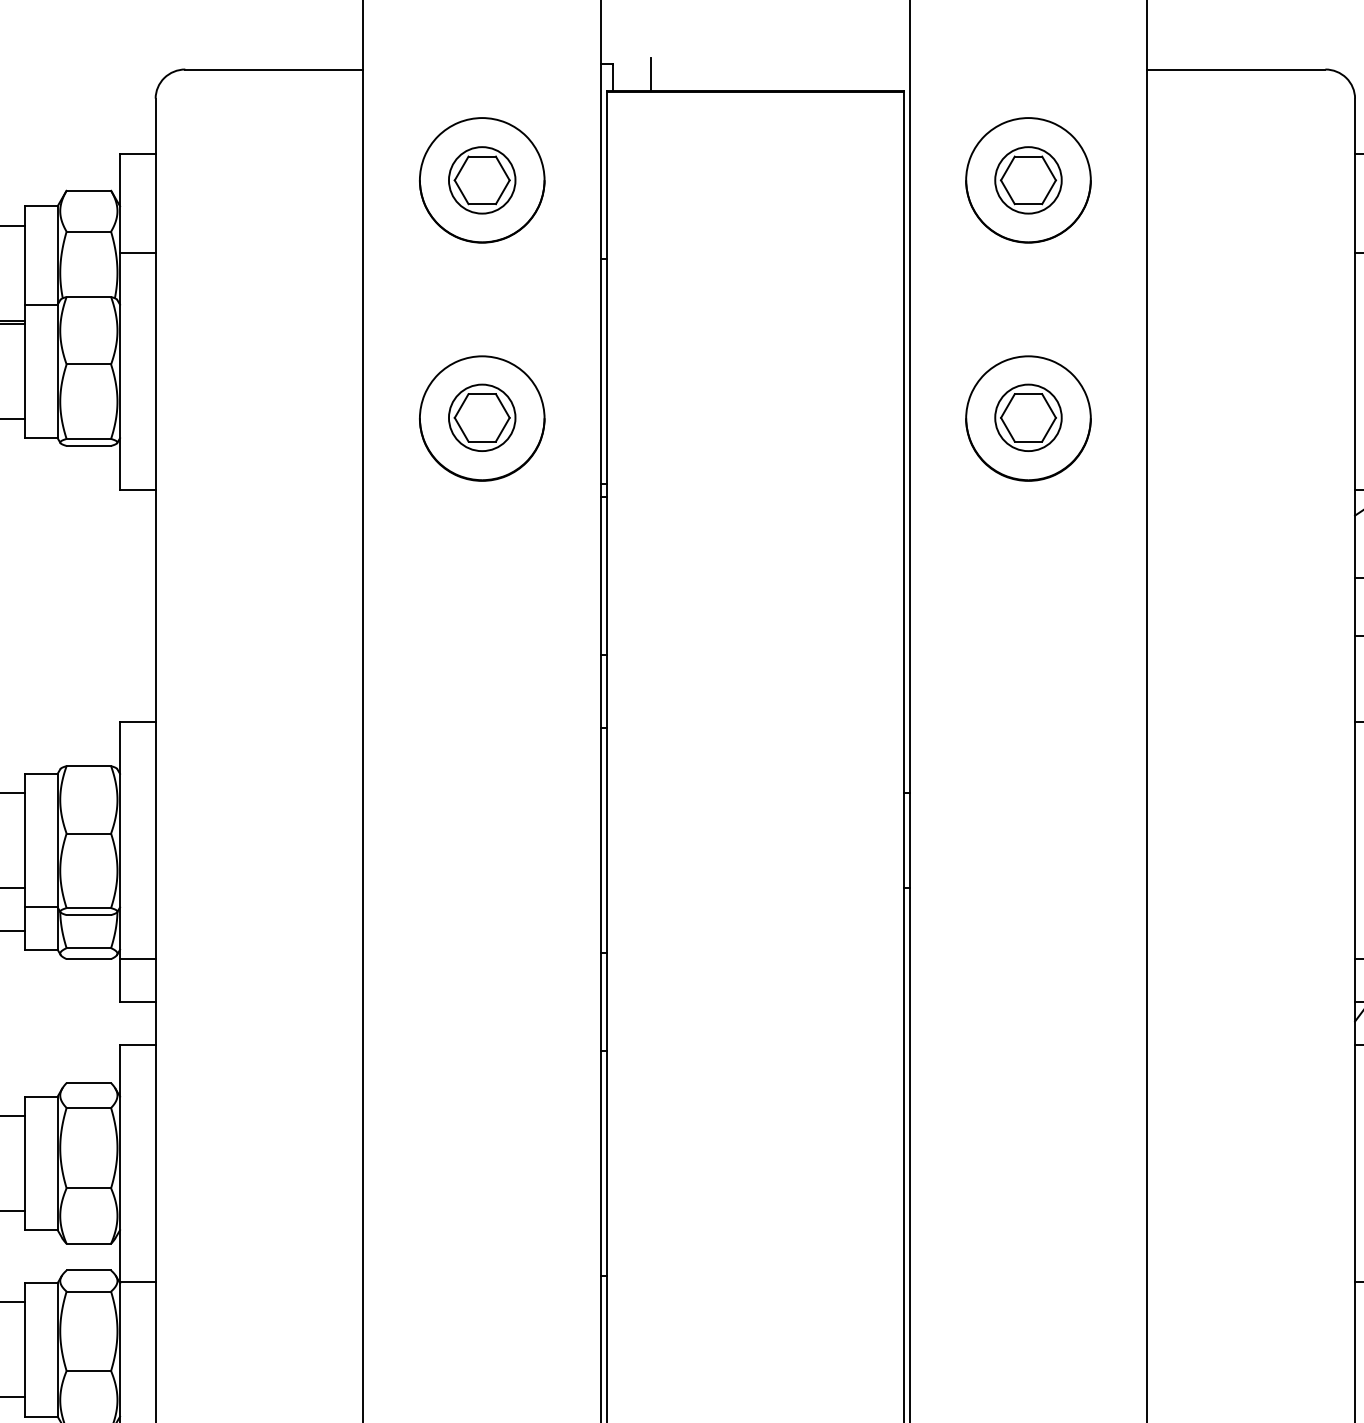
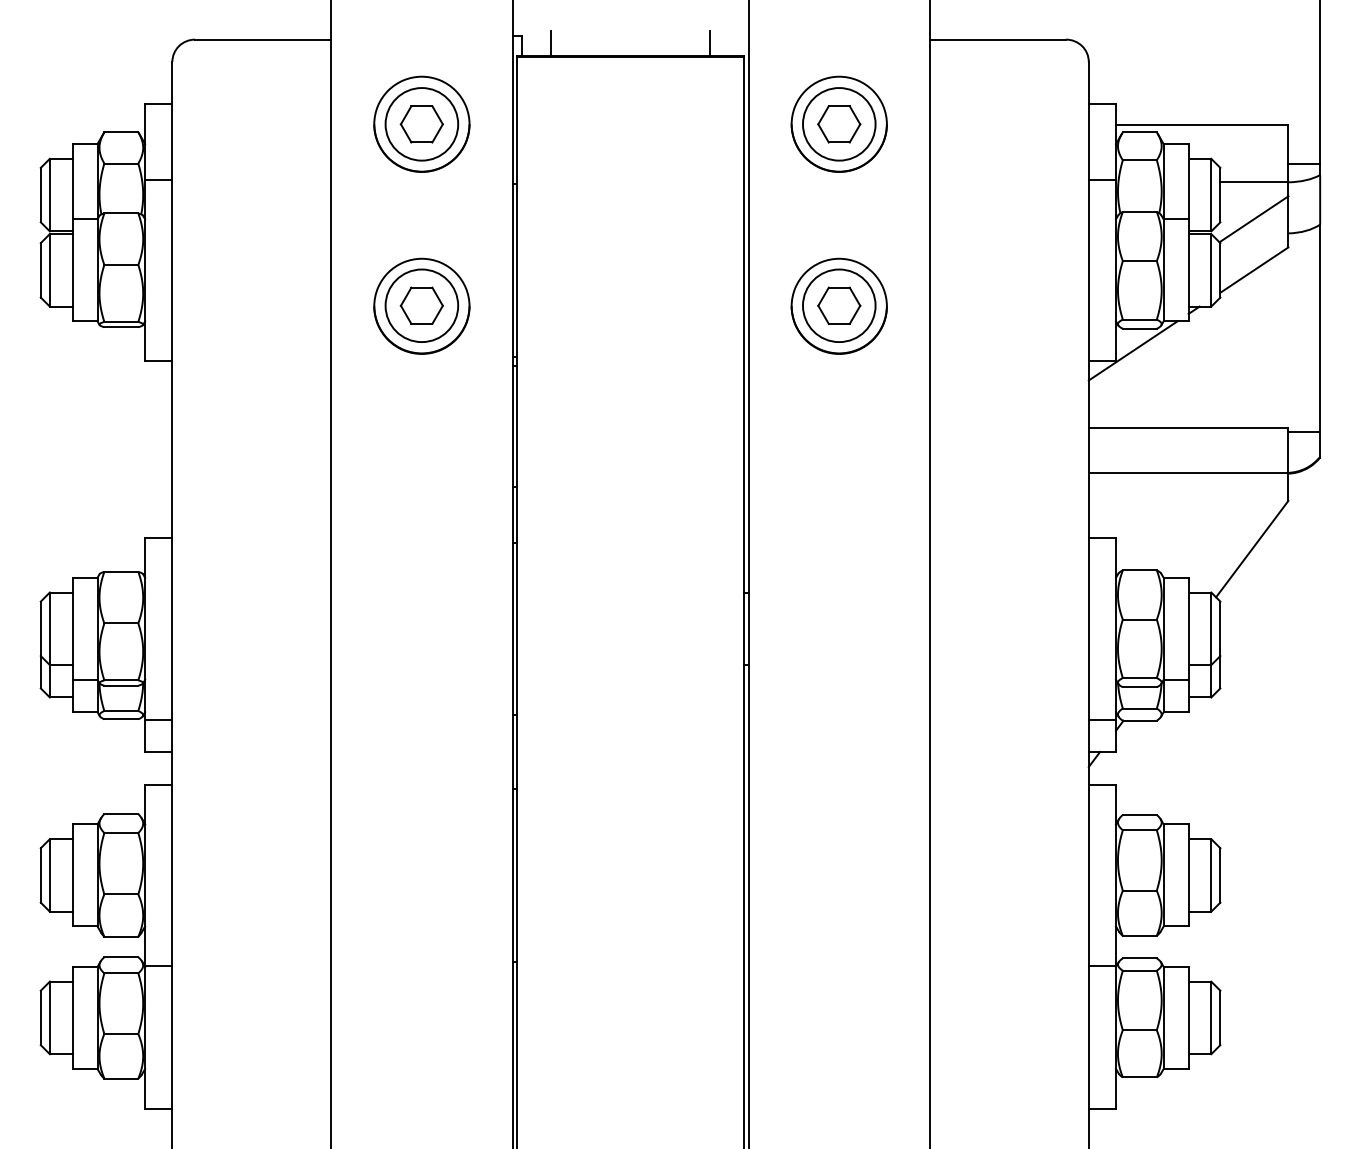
line: (858, 74) -> (709, 43), added
circle: (481, 180) -> (421, 124), size x1.43
circle: (1027, 180) -> (838, 124), size x1.43
circle: (481, 417) -> (421, 305), size x1.43
circle: (1027, 417) -> (838, 305), size x1.43

